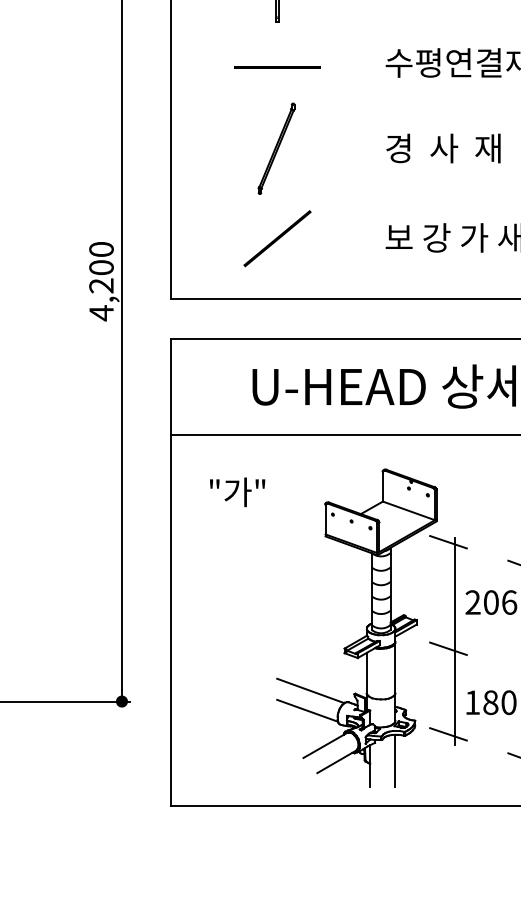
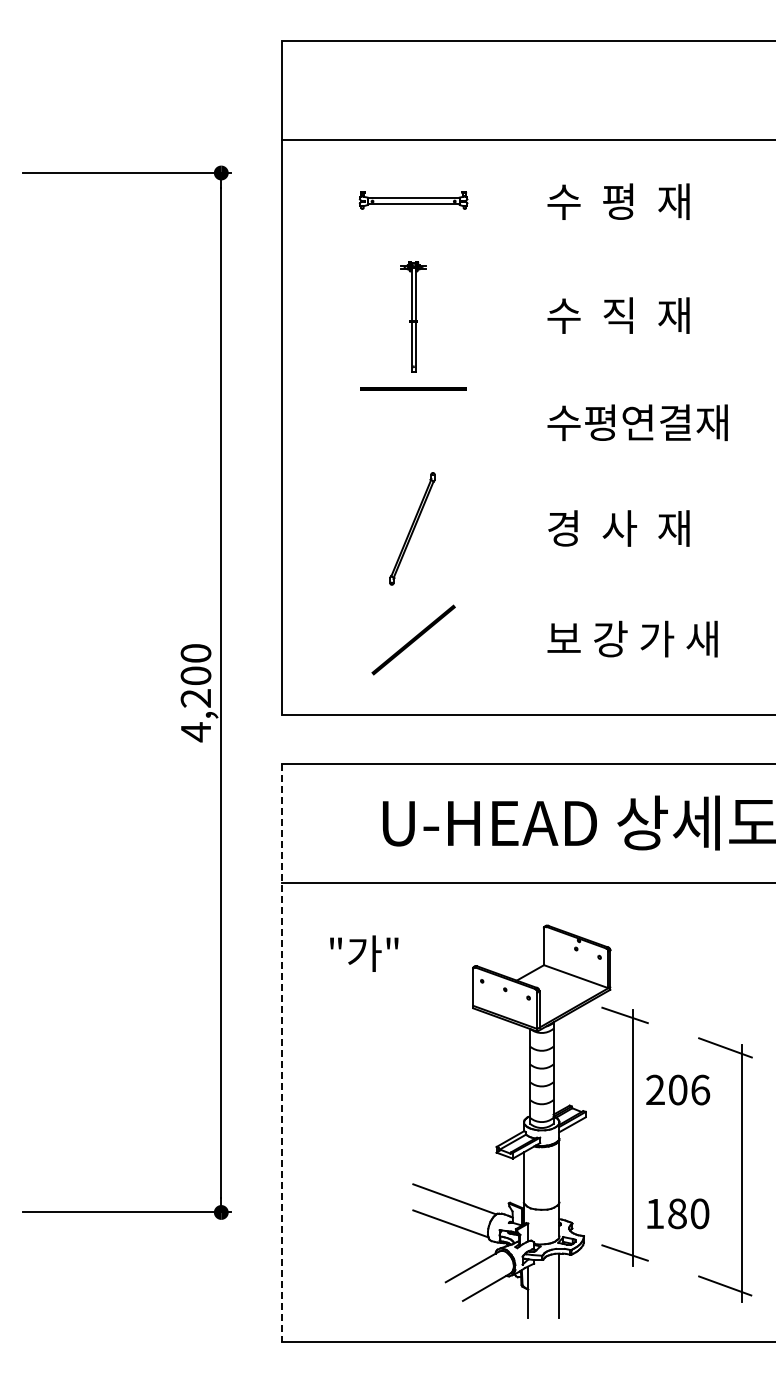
line: (277, 67) -> (413, 388), moved
line: (170, 572) -> (281, 1052), solid -> dashed
line: (447, 648) -> (624, 1146), removed

